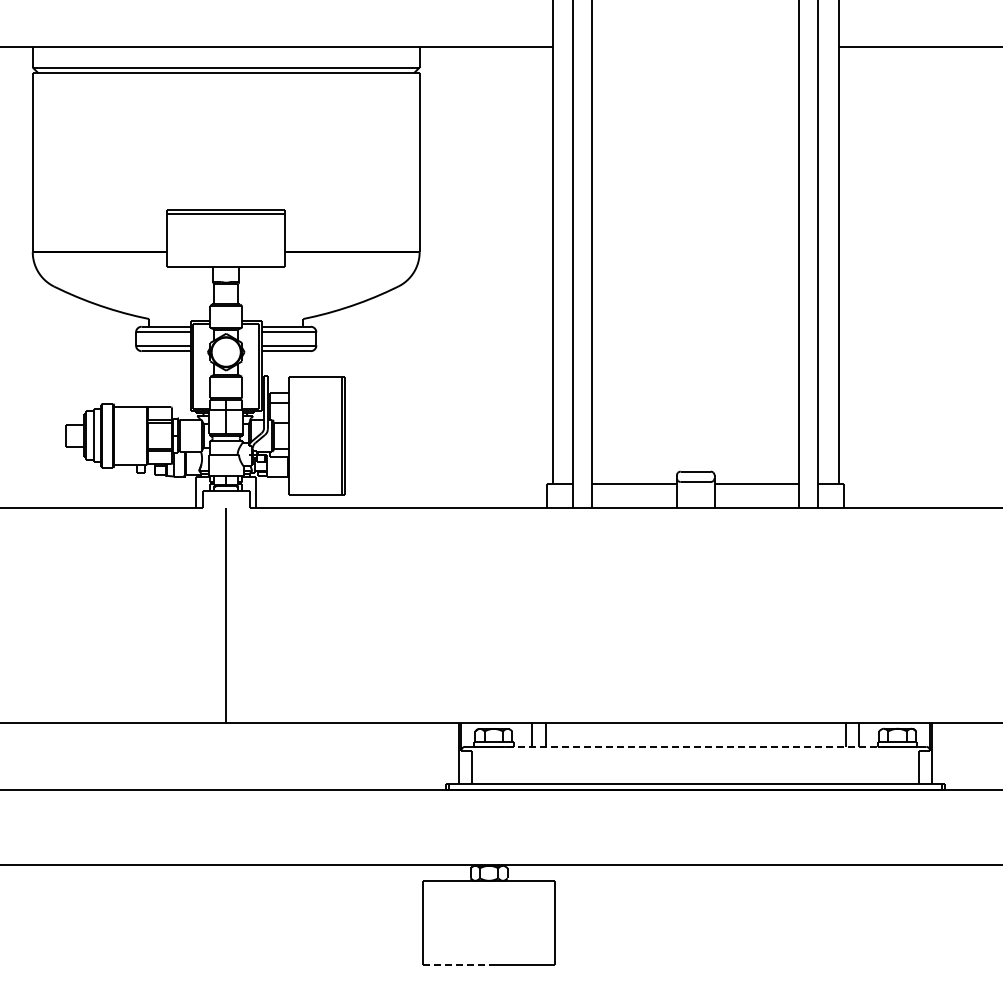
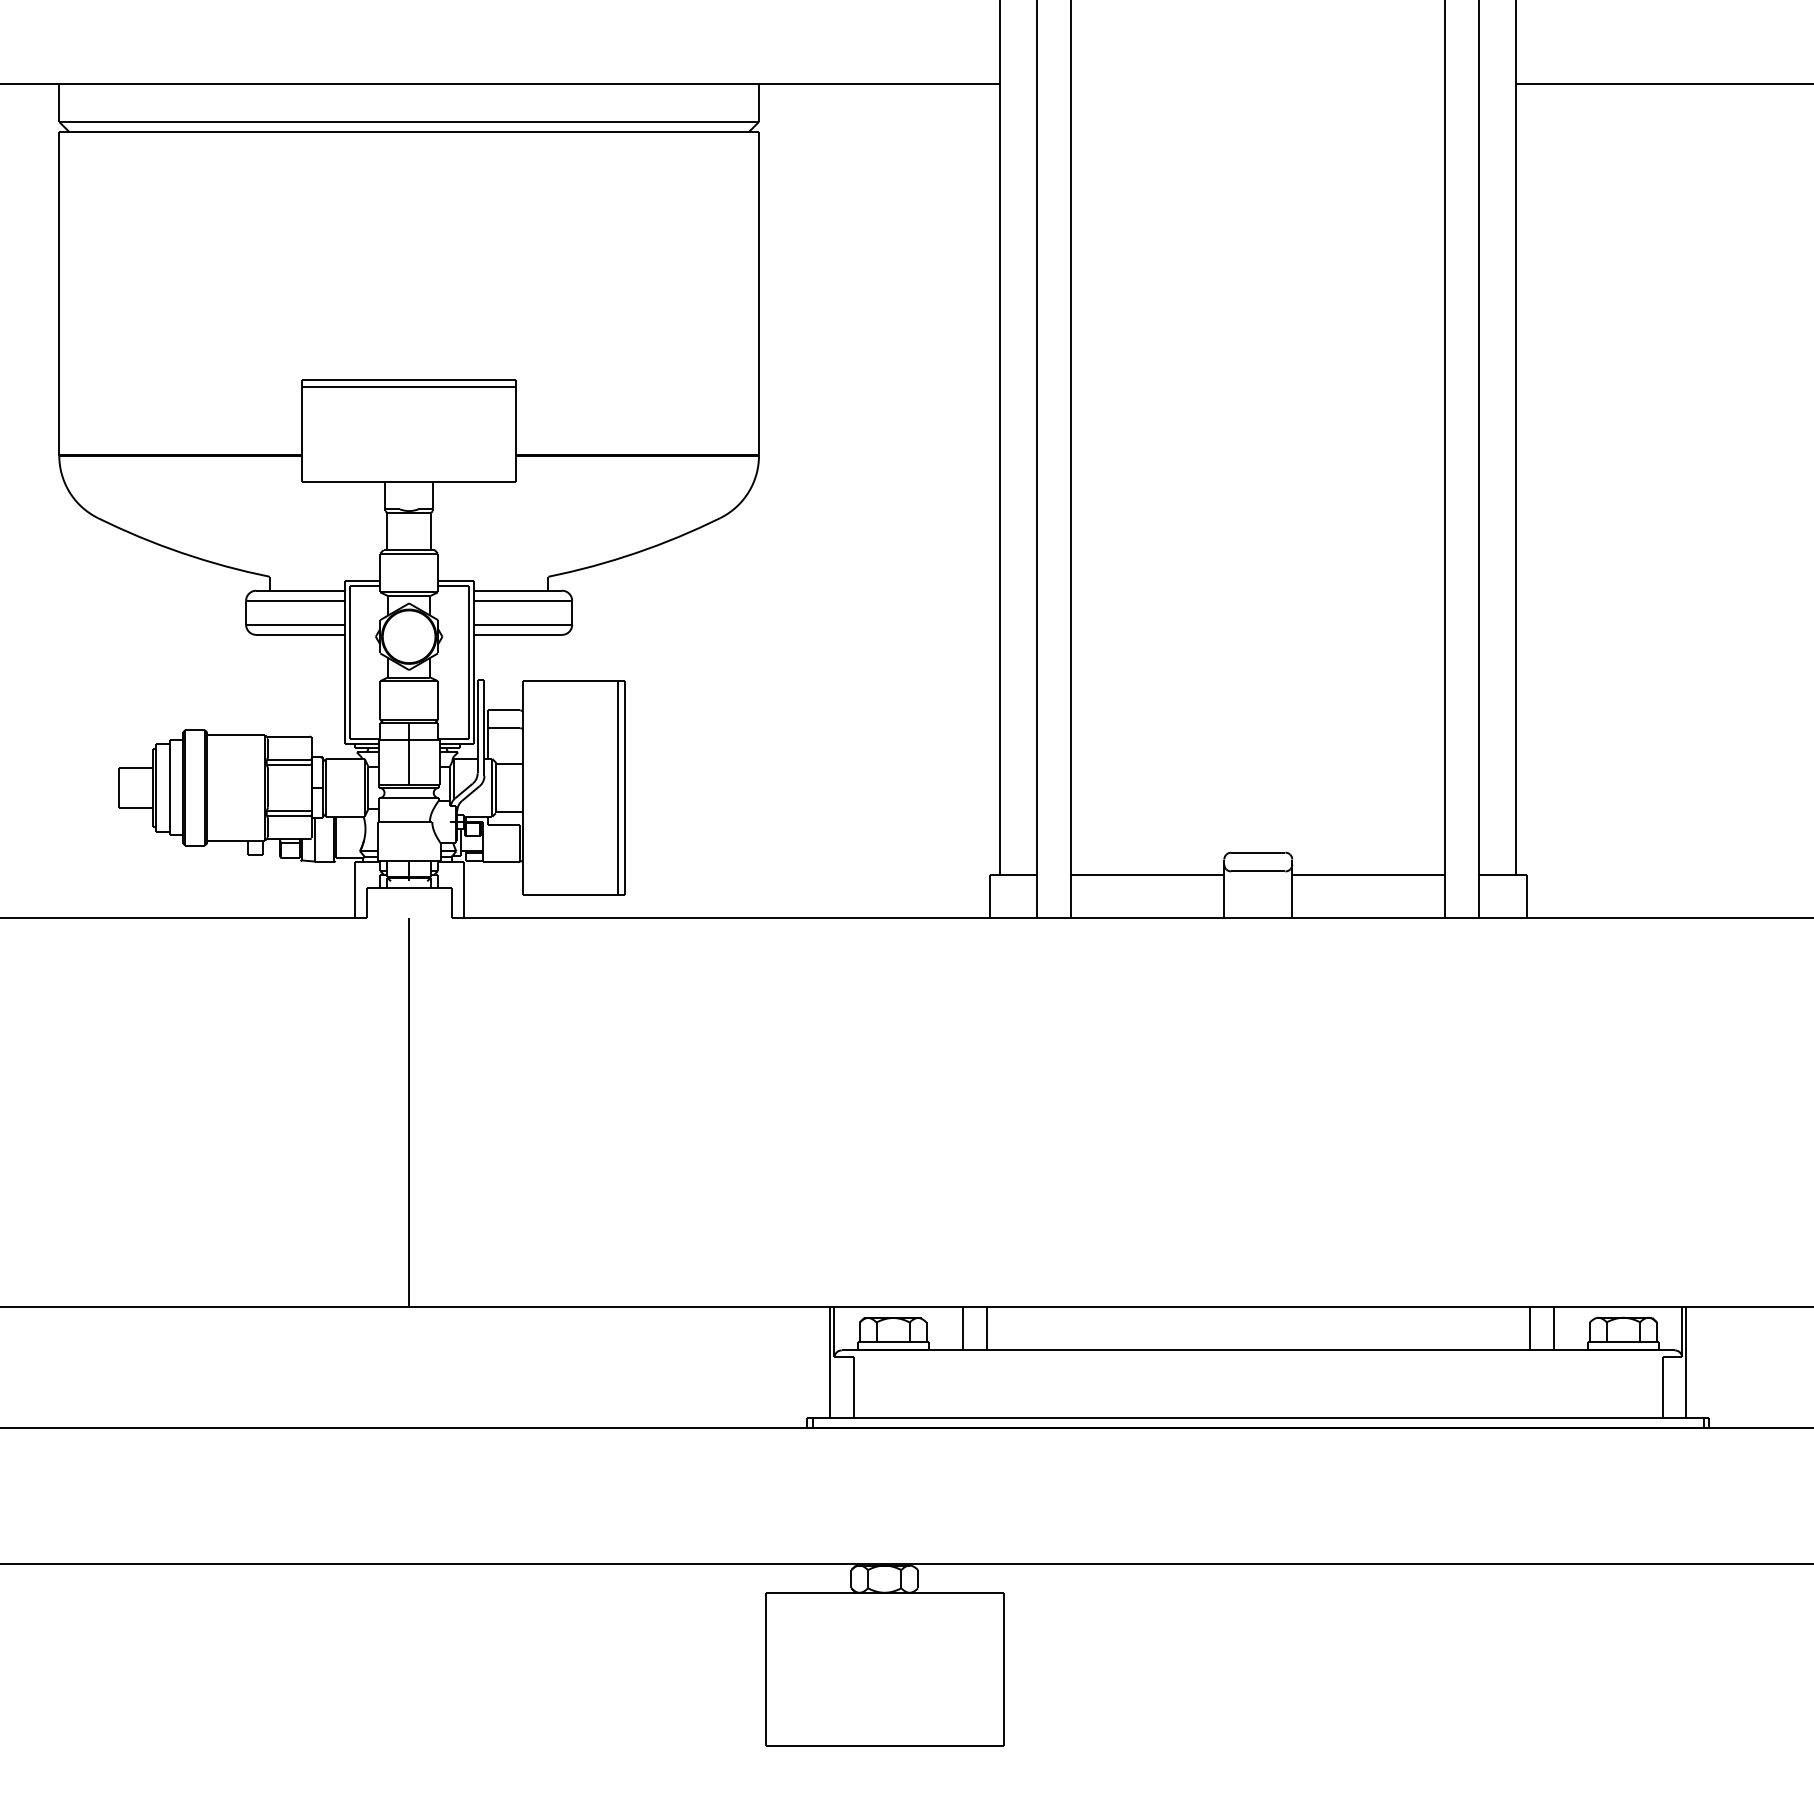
line: (695, 746) -> (1257, 1349), dashed -> solid
line: (456, 965) -> (825, 1745), dashed -> solid

